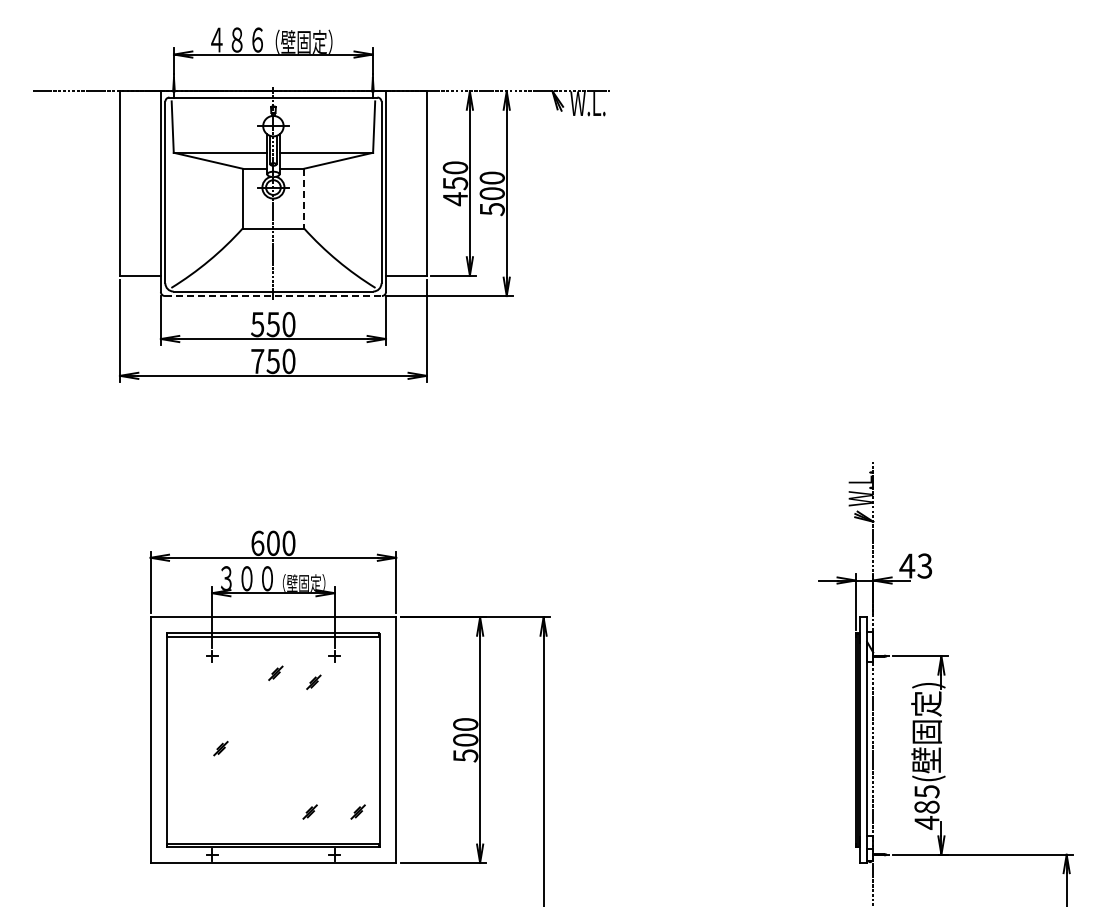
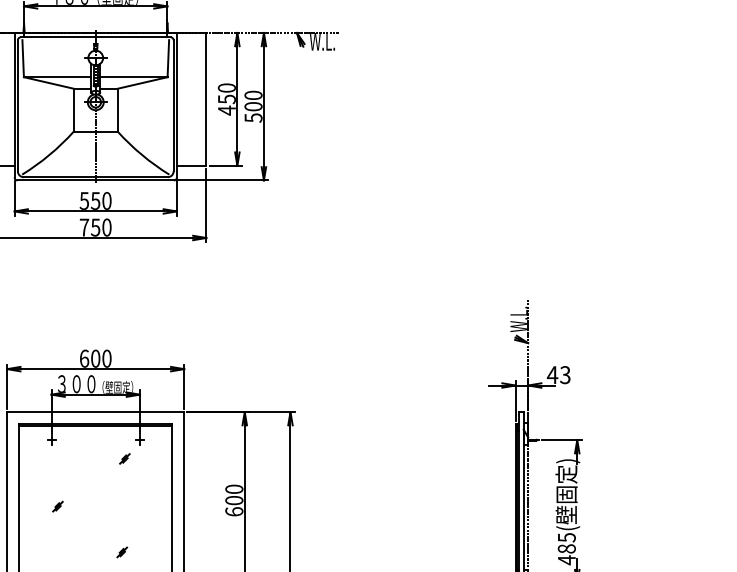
line: (304, 198) -> (118, 110), dashed -> solid
line: (273, 296) -> (95, 180), dashed -> solid
part: (275, 672) -> (97, 451), removed
text: (465, 755) -> (234, 511), 500 -> 600
part: (357, 811) -> (156, 552), removed

